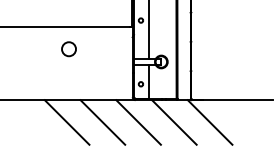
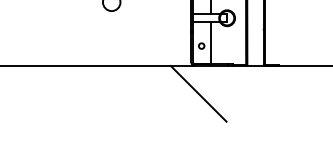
line: (66, 122) -> (108, 93), removed
line: (102, 122) -> (153, 93), removed
line: (174, 122) -> (243, 93), removed
line: (209, 122) -> (287, 93), removed

